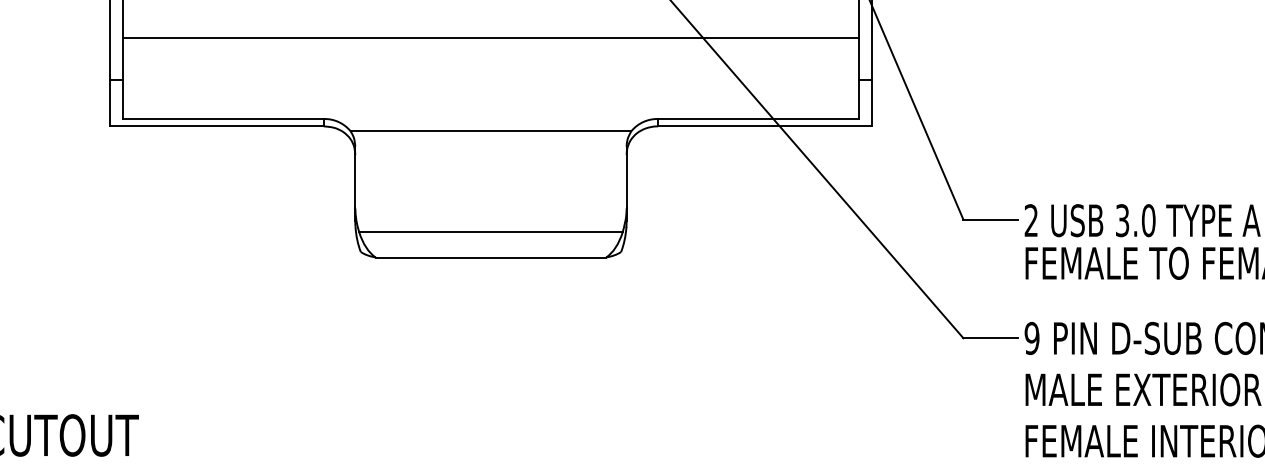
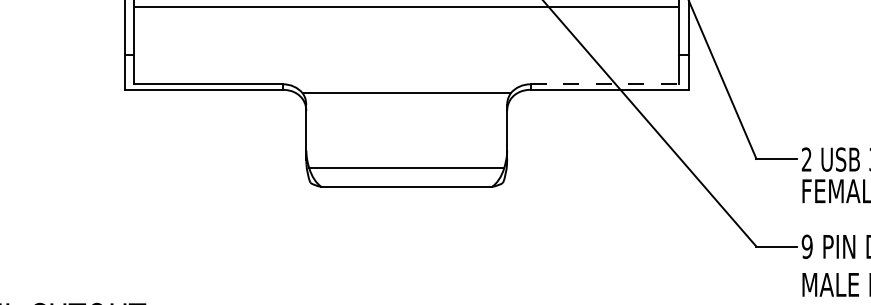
line: (490, 38) -> (406, 7), moved
line: (759, 119) -> (605, 84), solid -> dashed

